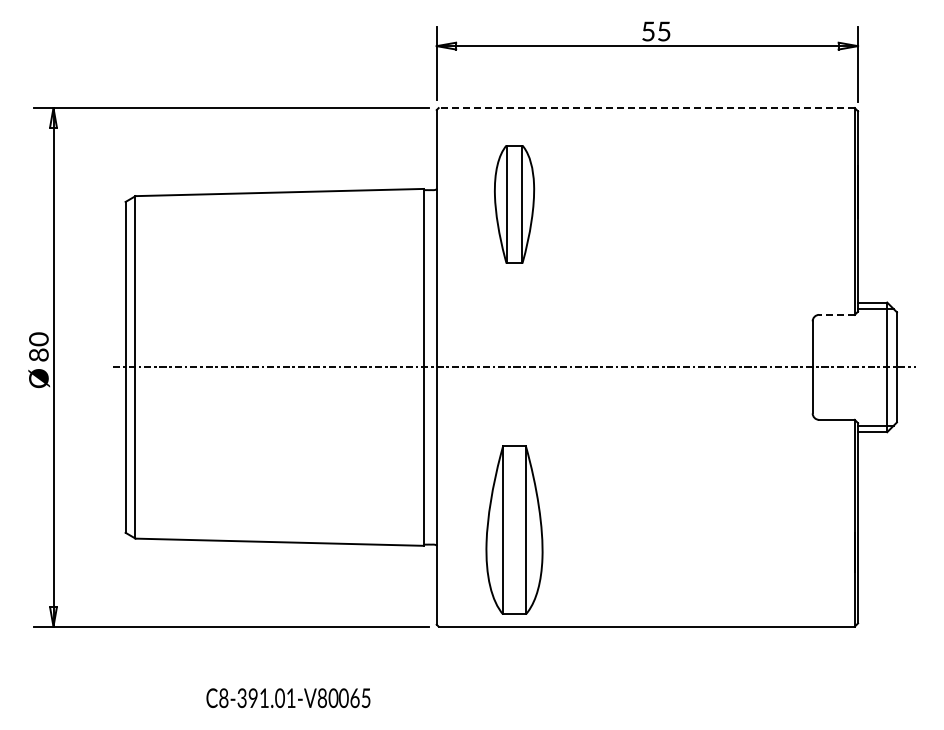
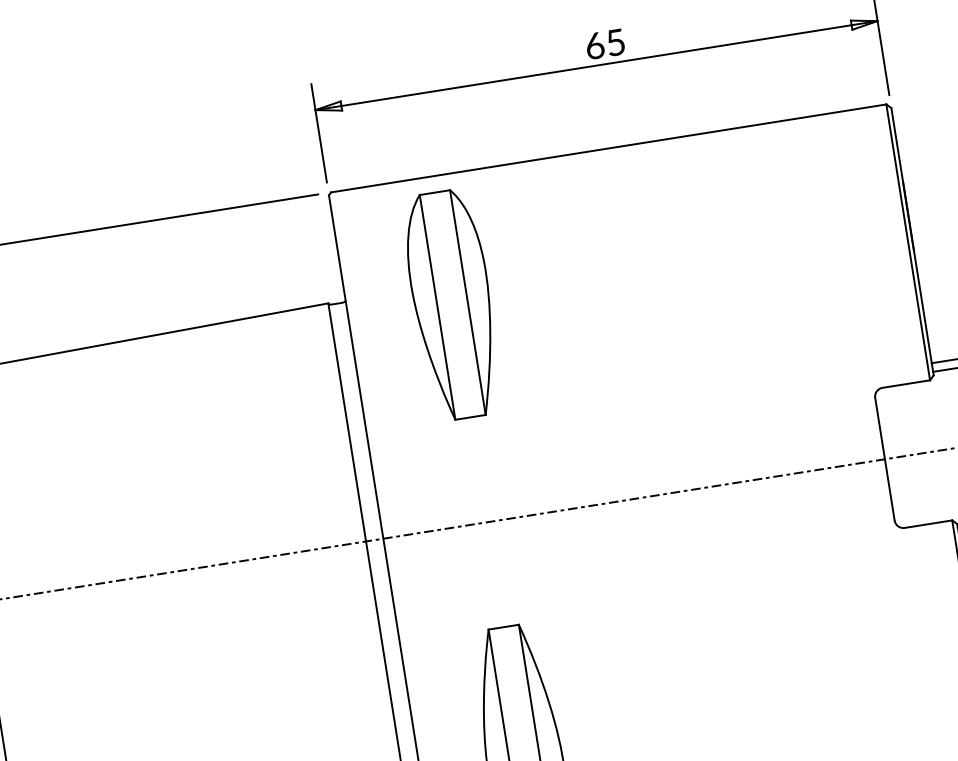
text: (648, 31) -> (594, 45), 55 -> 65
line: (646, 108) -> (608, 149), dashed -> solid
part: (514, 204) -> (452, 304), size x1.43
line: (836, 314) -> (905, 383), dashed -> solid

